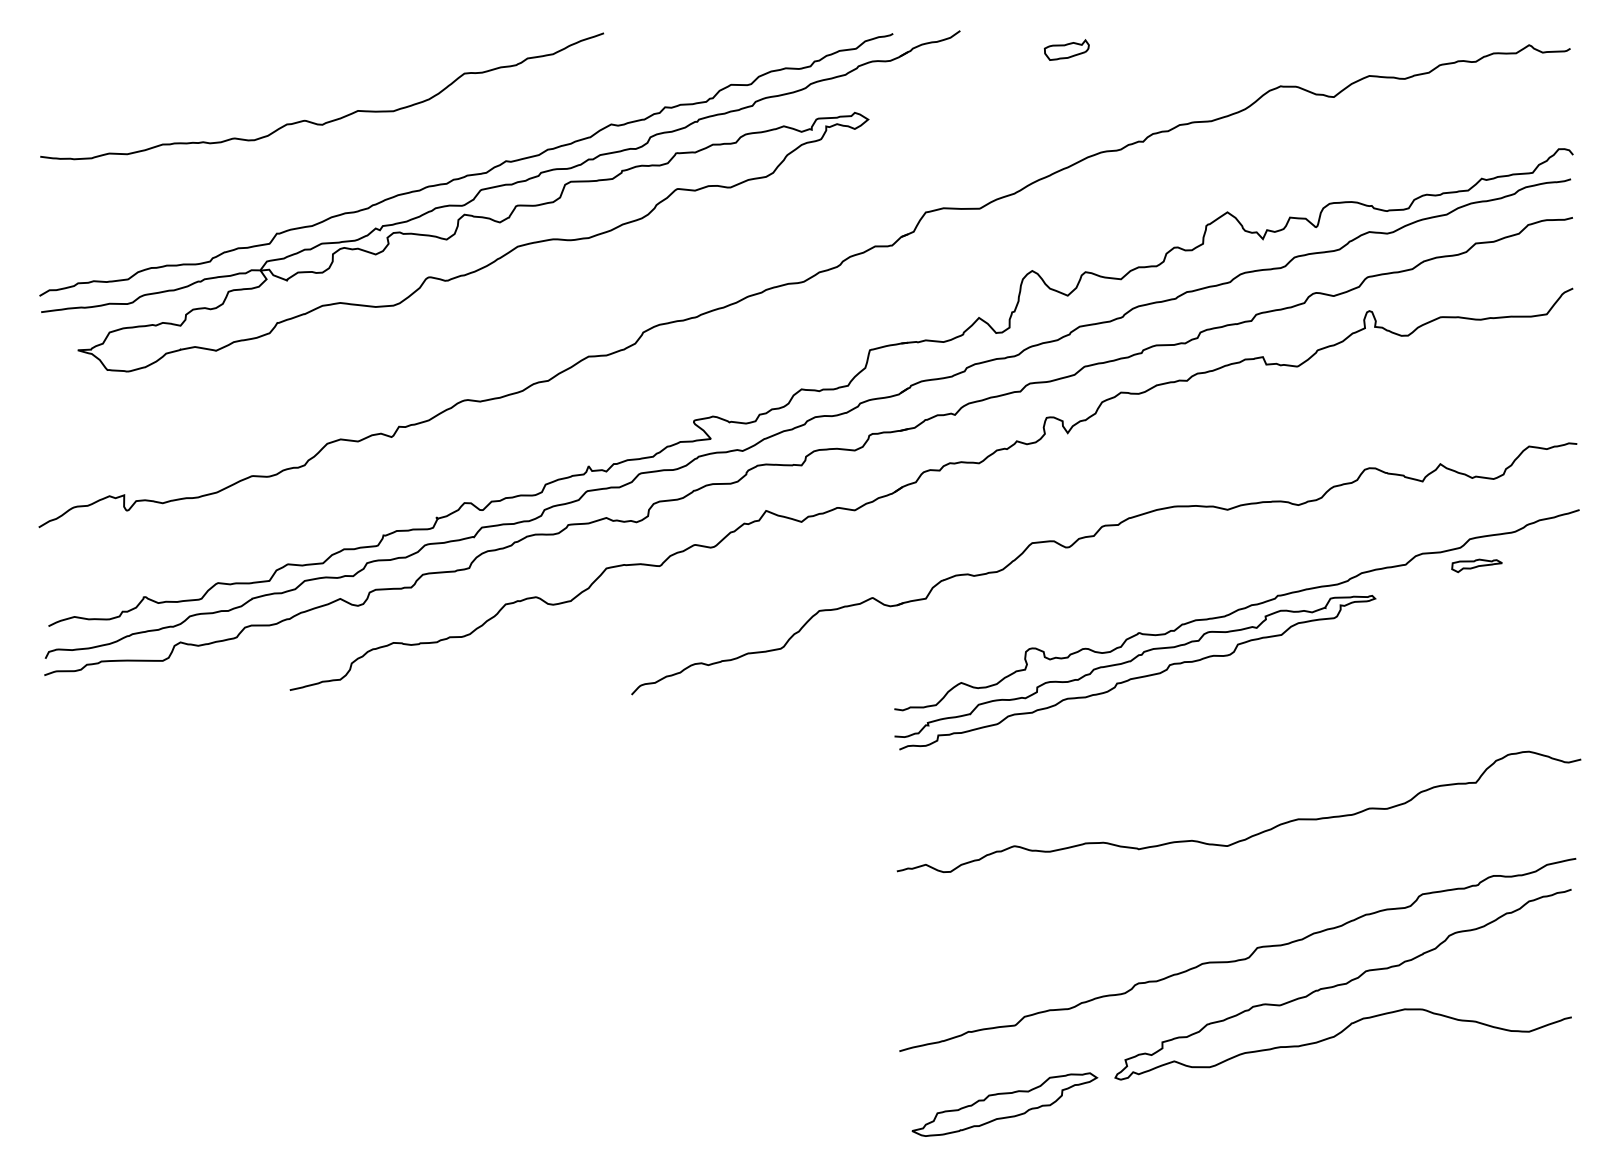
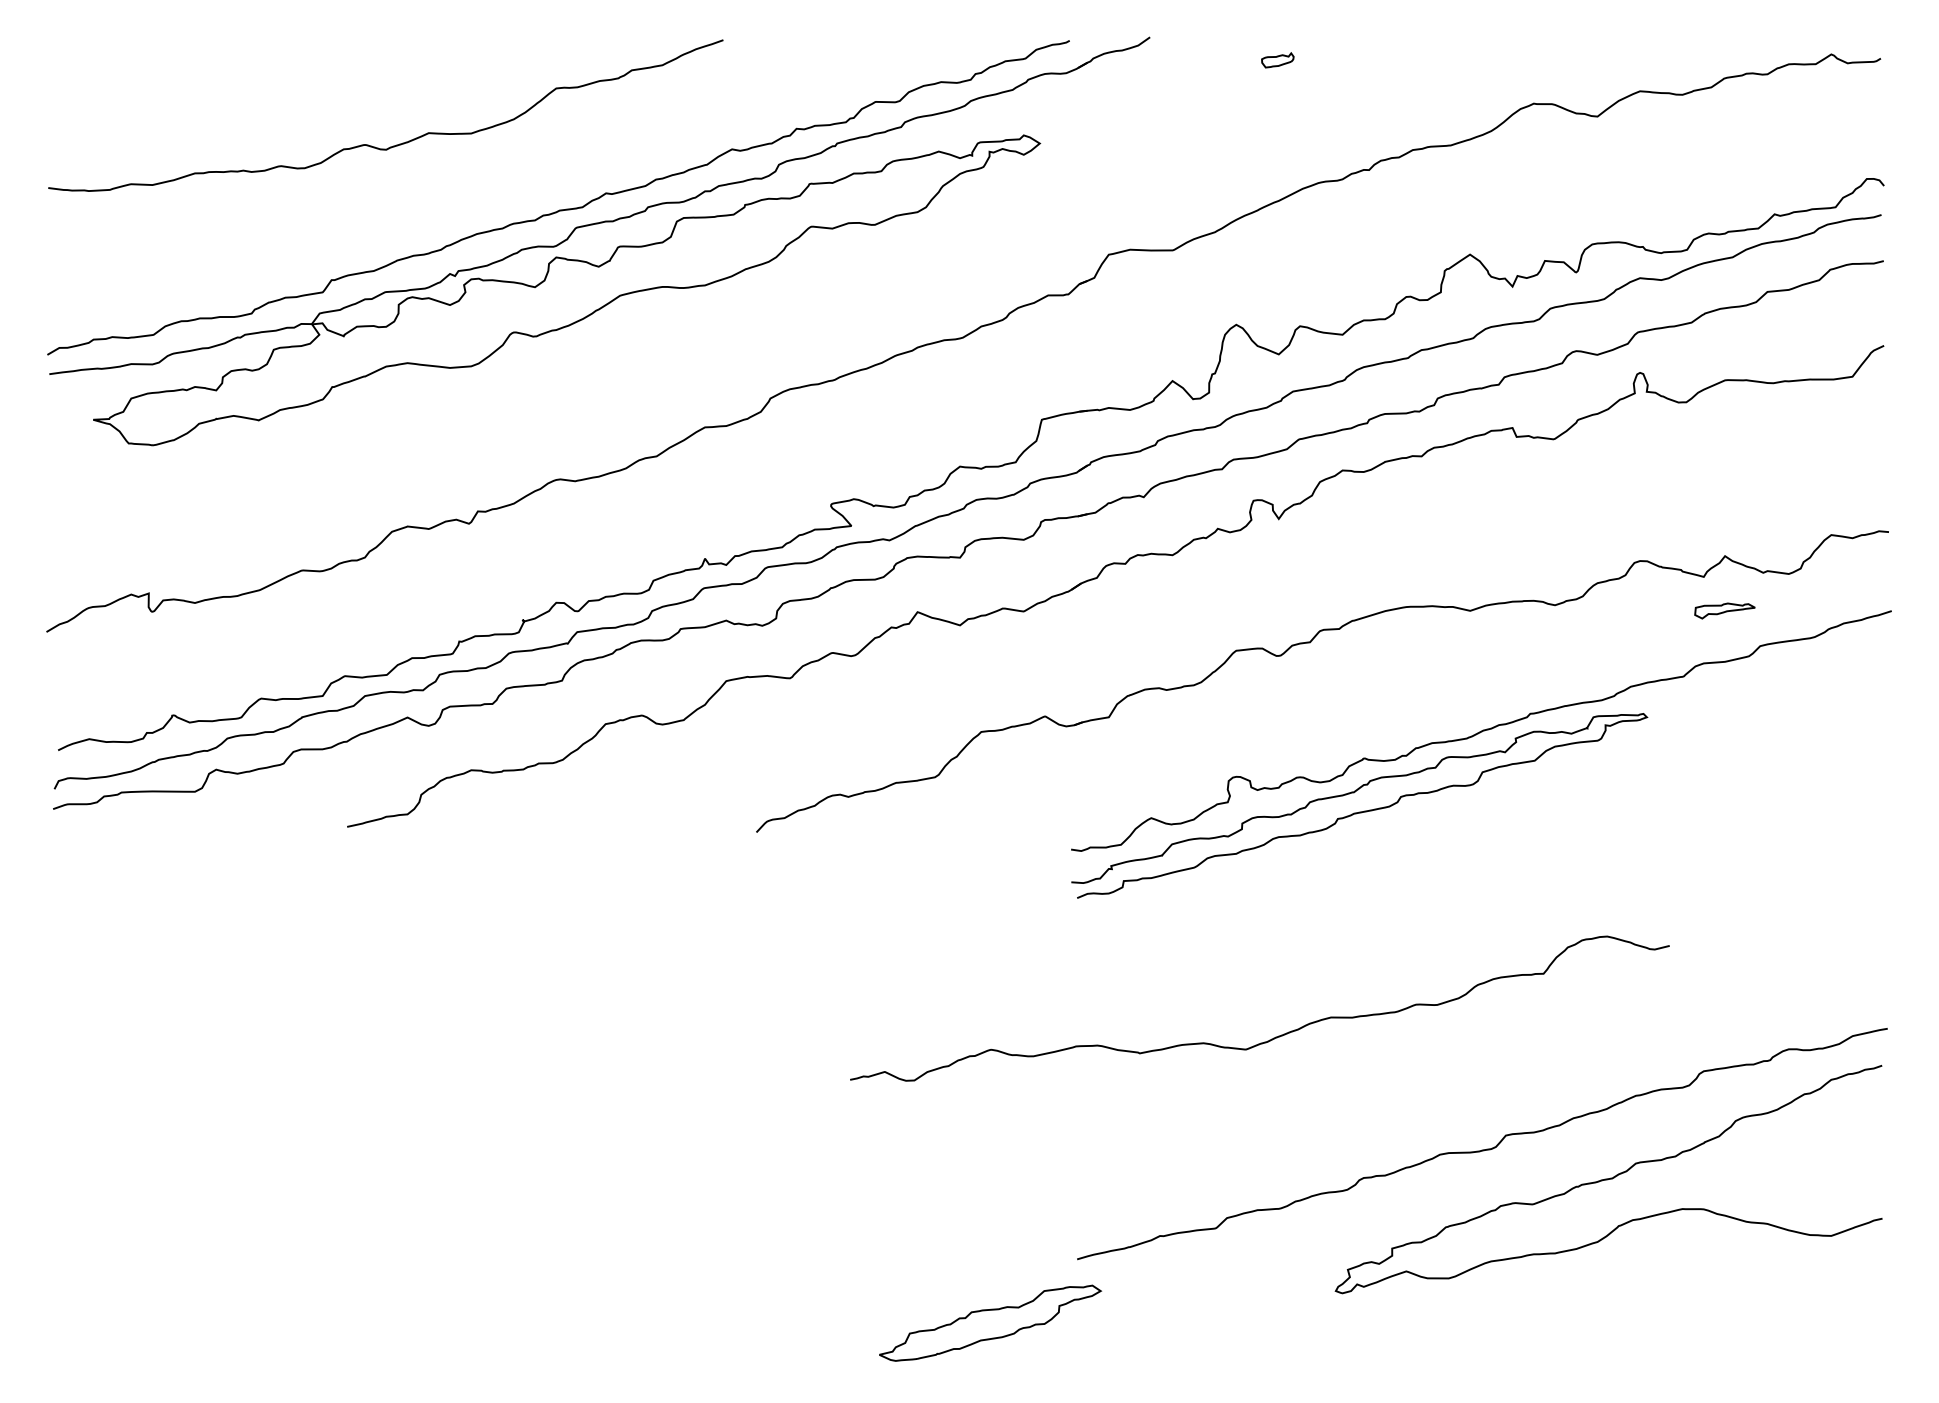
part: (1066, 50) -> (1277, 60), size x0.6
part: (1476, 565) -> (1724, 610), moved
curve: (1250, 836) -> (1273, 1037), moved
part: (1004, 1104) -> (990, 1322), moved

